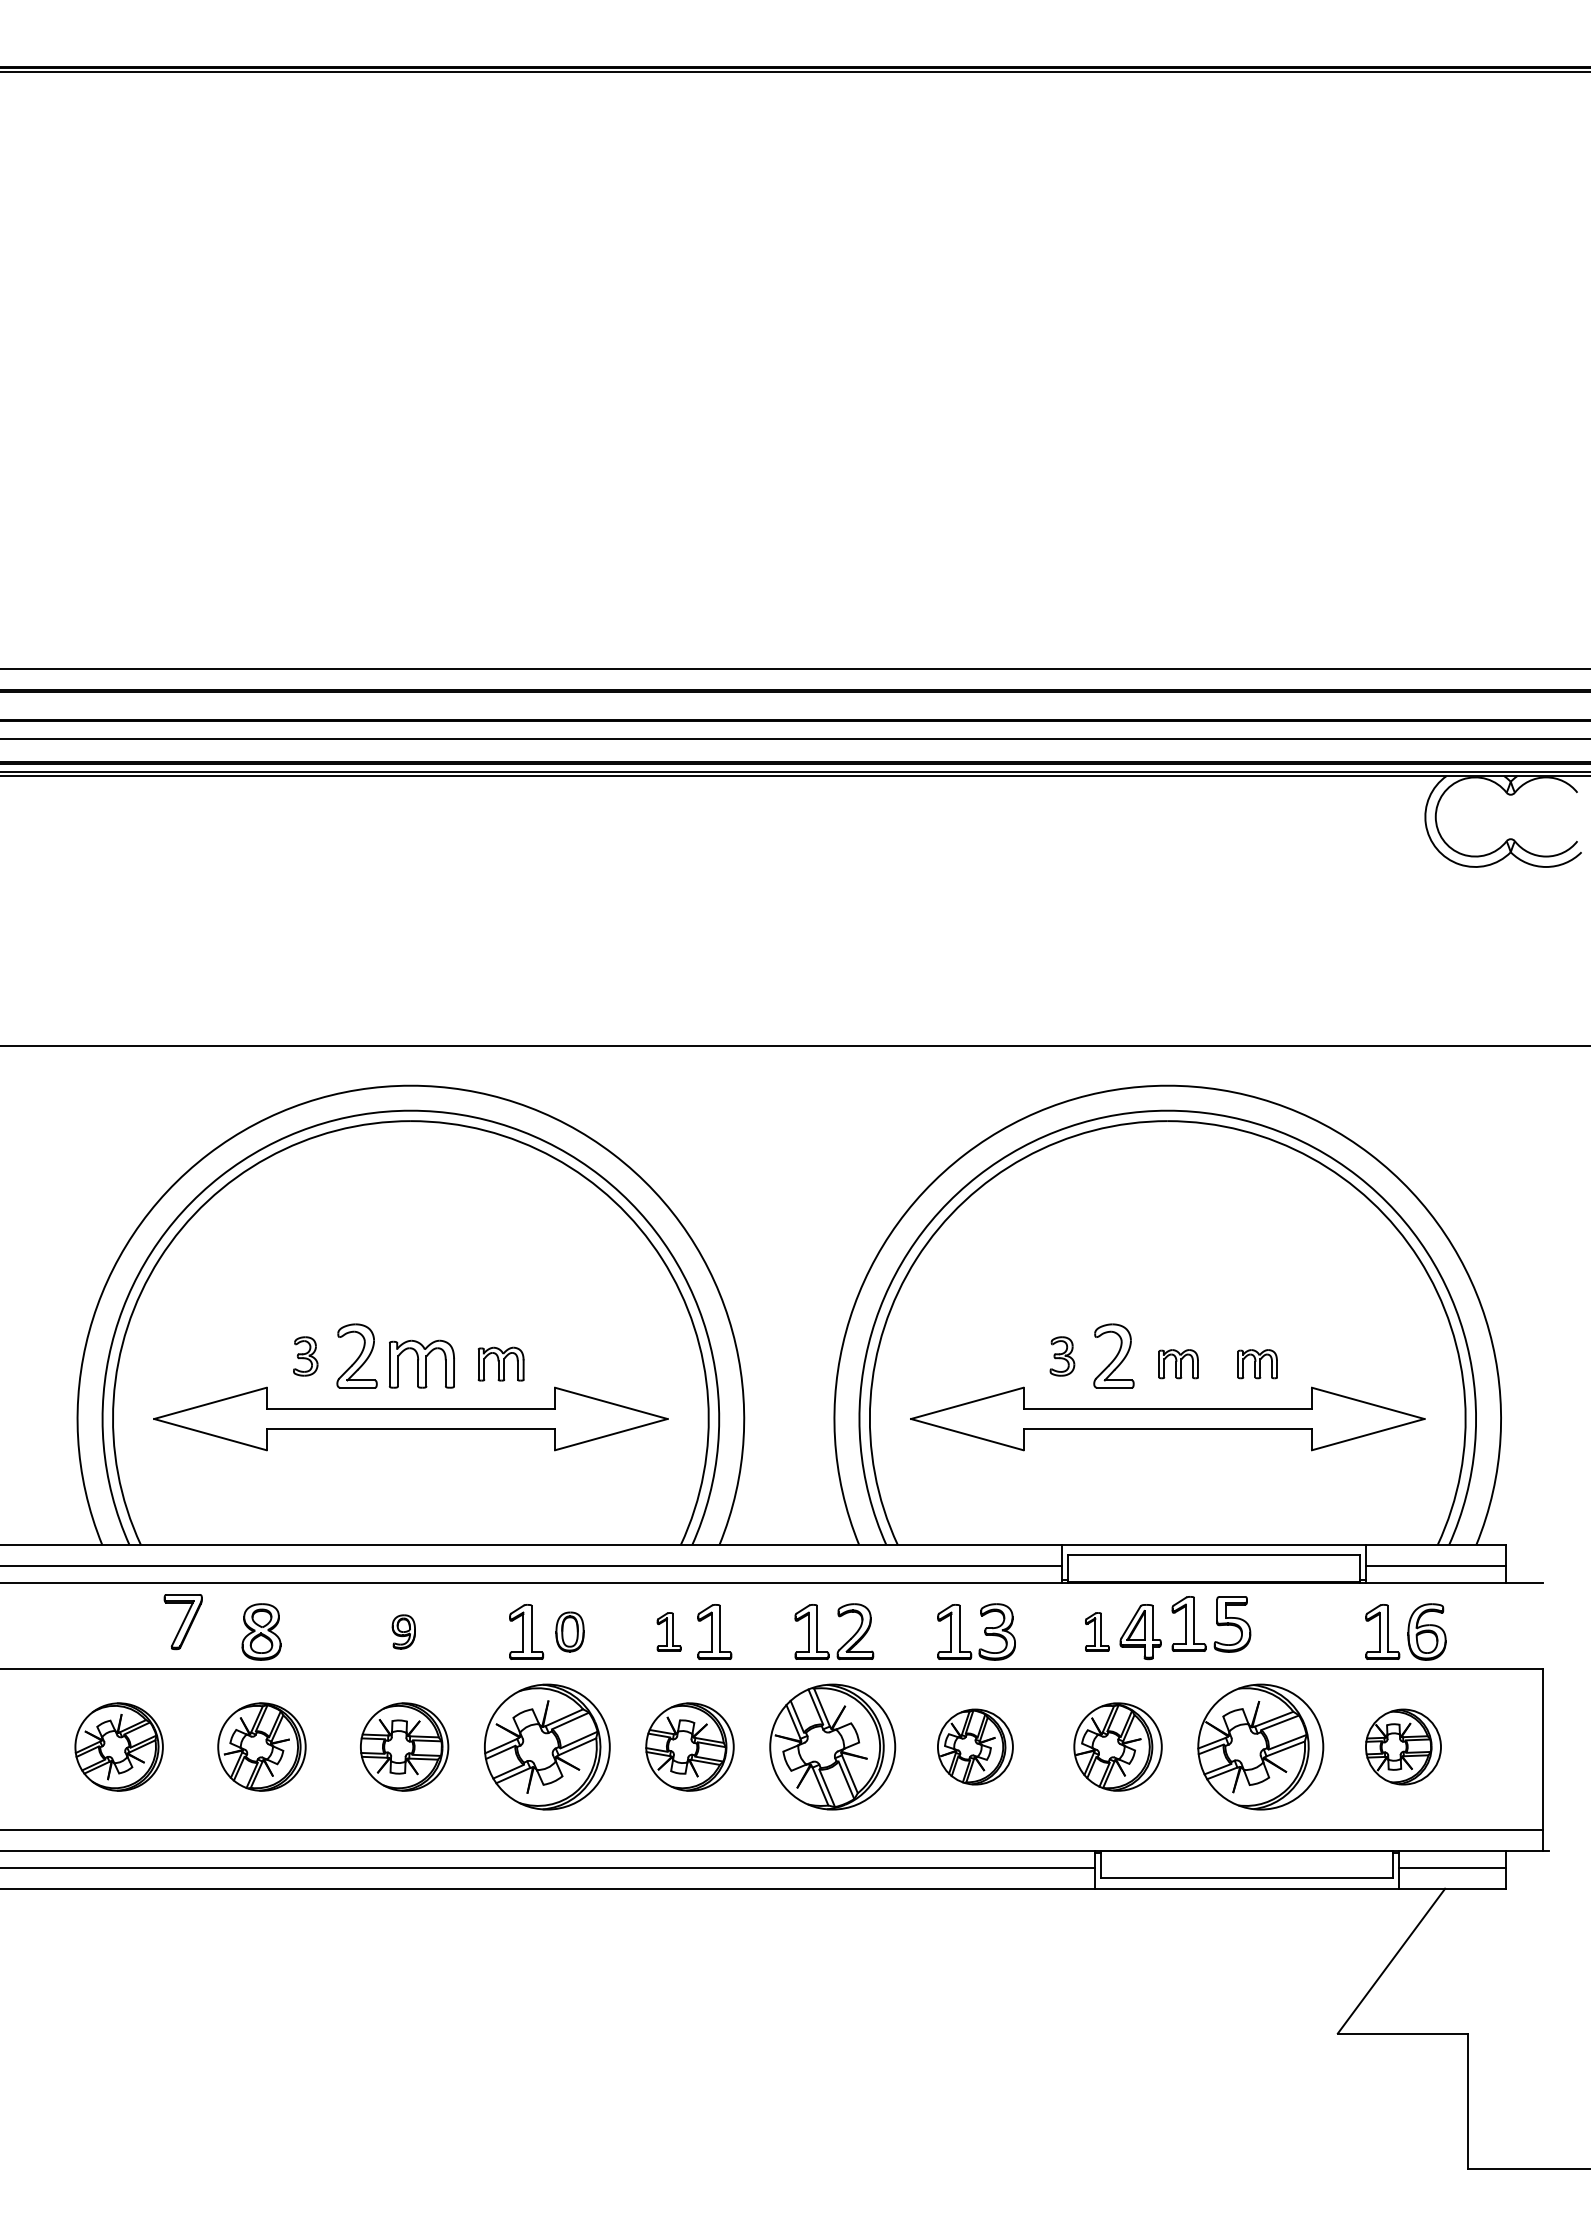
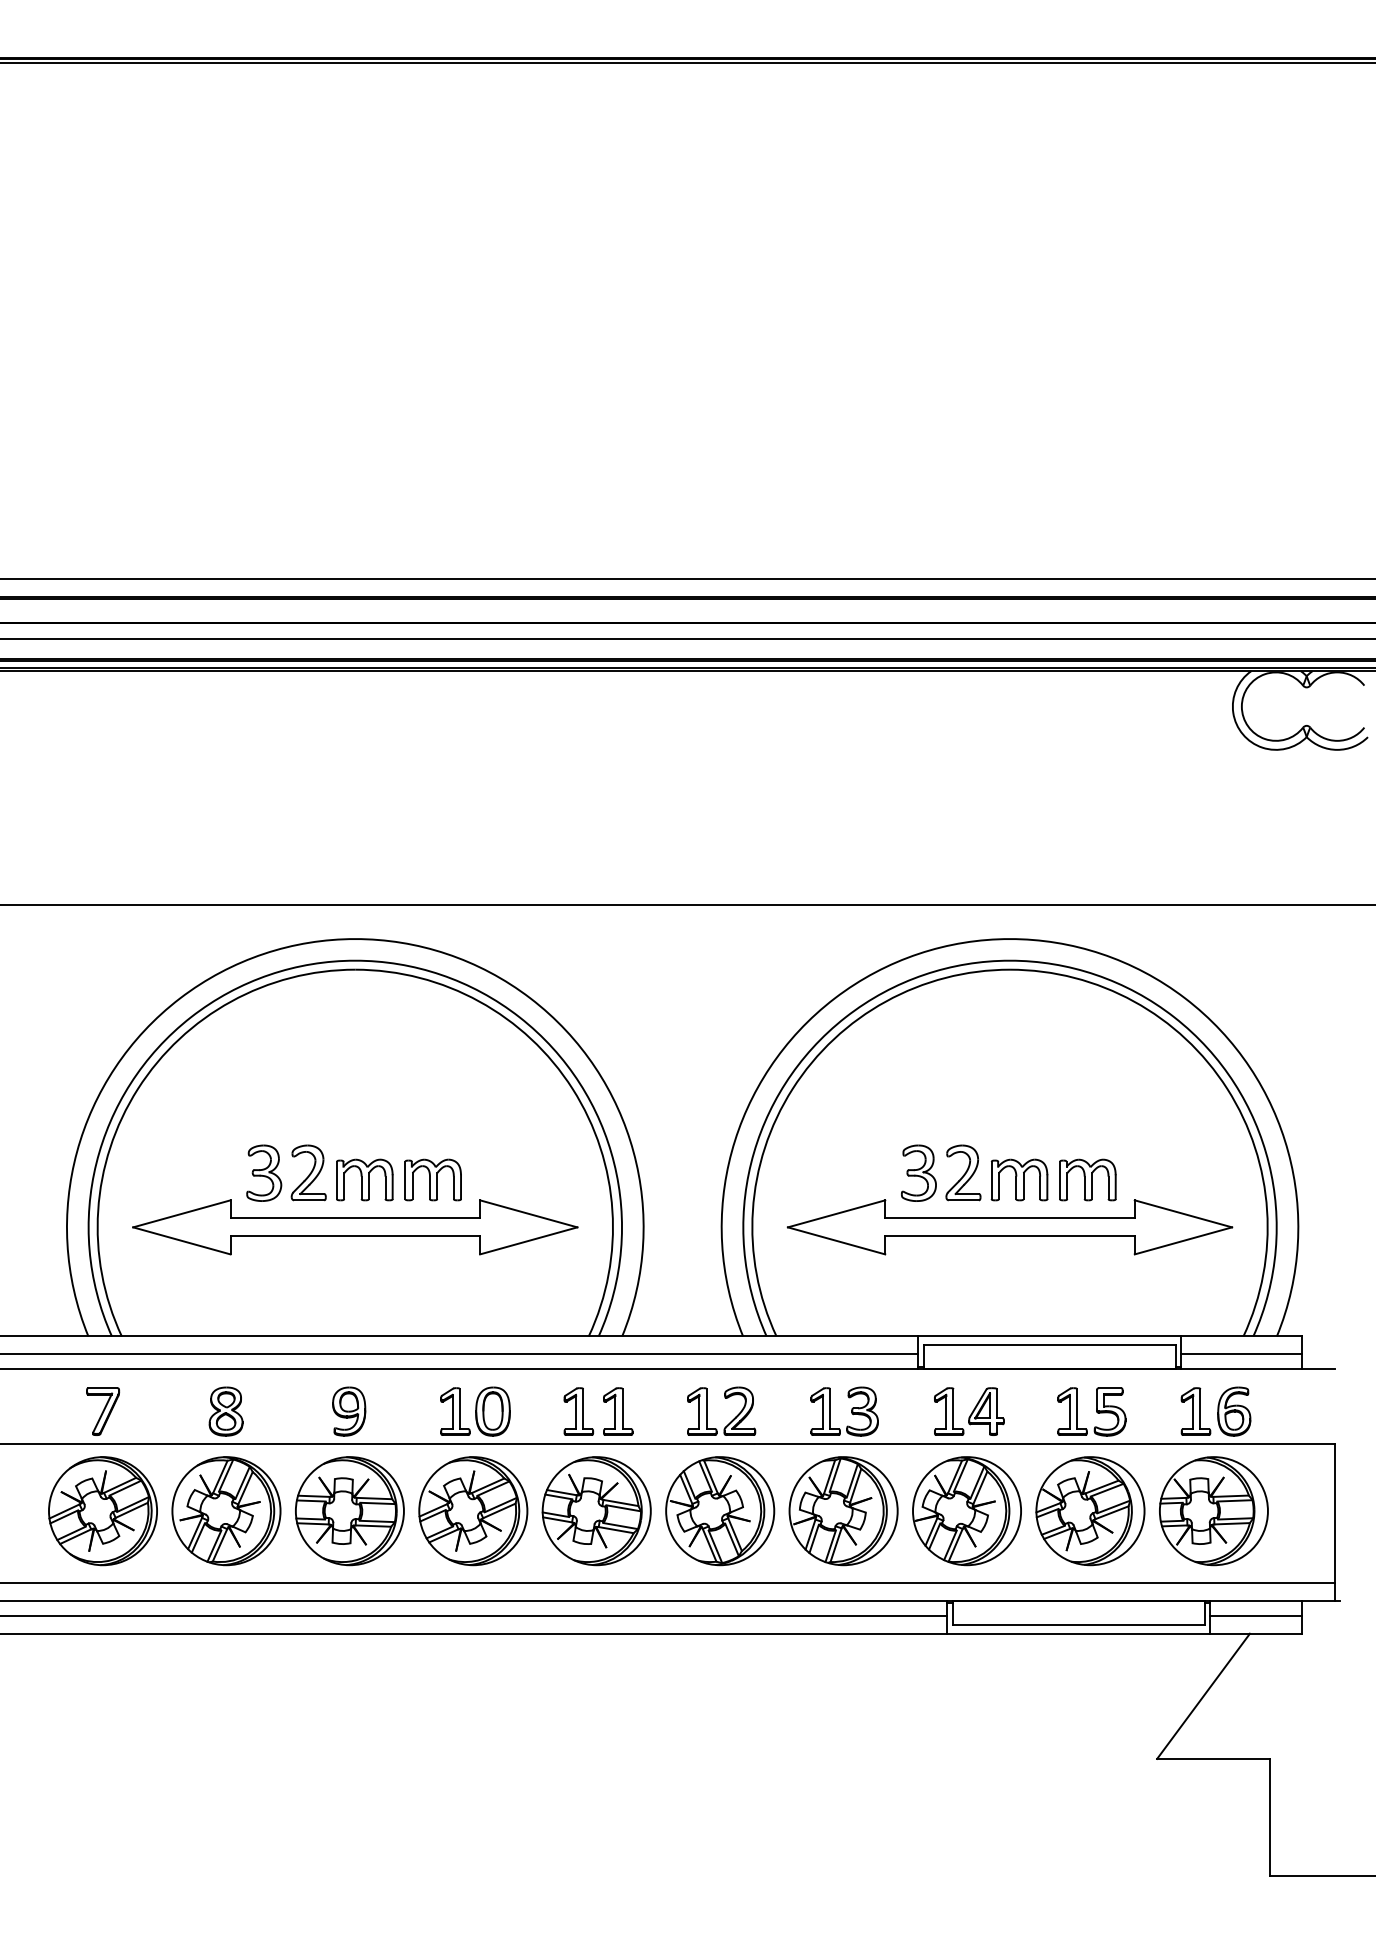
part: (305, 1356) -> (264, 1173), size x1.67
part: (1062, 1356) -> (918, 1173), size x1.67
part: (501, 1363) -> (433, 1179), size x1.43
part: (1178, 1363) -> (1019, 1179), size x1.67
part: (1257, 1363) -> (1087, 1179), size x1.67
part: (182, 1622) -> (102, 1412), moved
part: (1211, 1624) -> (1091, 1412), moved
part: (403, 1631) -> (348, 1411), size x1.67
part: (569, 1631) -> (492, 1411), size x1.43
part: (668, 1631) -> (578, 1411), size x1.43
part: (1097, 1631) -> (949, 1411), size x1.43
part: (118, 1746) -> (102, 1510), size x1.43
part: (261, 1746) -> (226, 1510), size x1.43
part: (404, 1746) -> (349, 1510), size x1.43
part: (689, 1746) -> (596, 1510), size x1.43
part: (975, 1746) -> (843, 1510), size x1.67
part: (1117, 1746) -> (966, 1510), size x1.43
part: (1403, 1746) -> (1213, 1510), size x1.67

